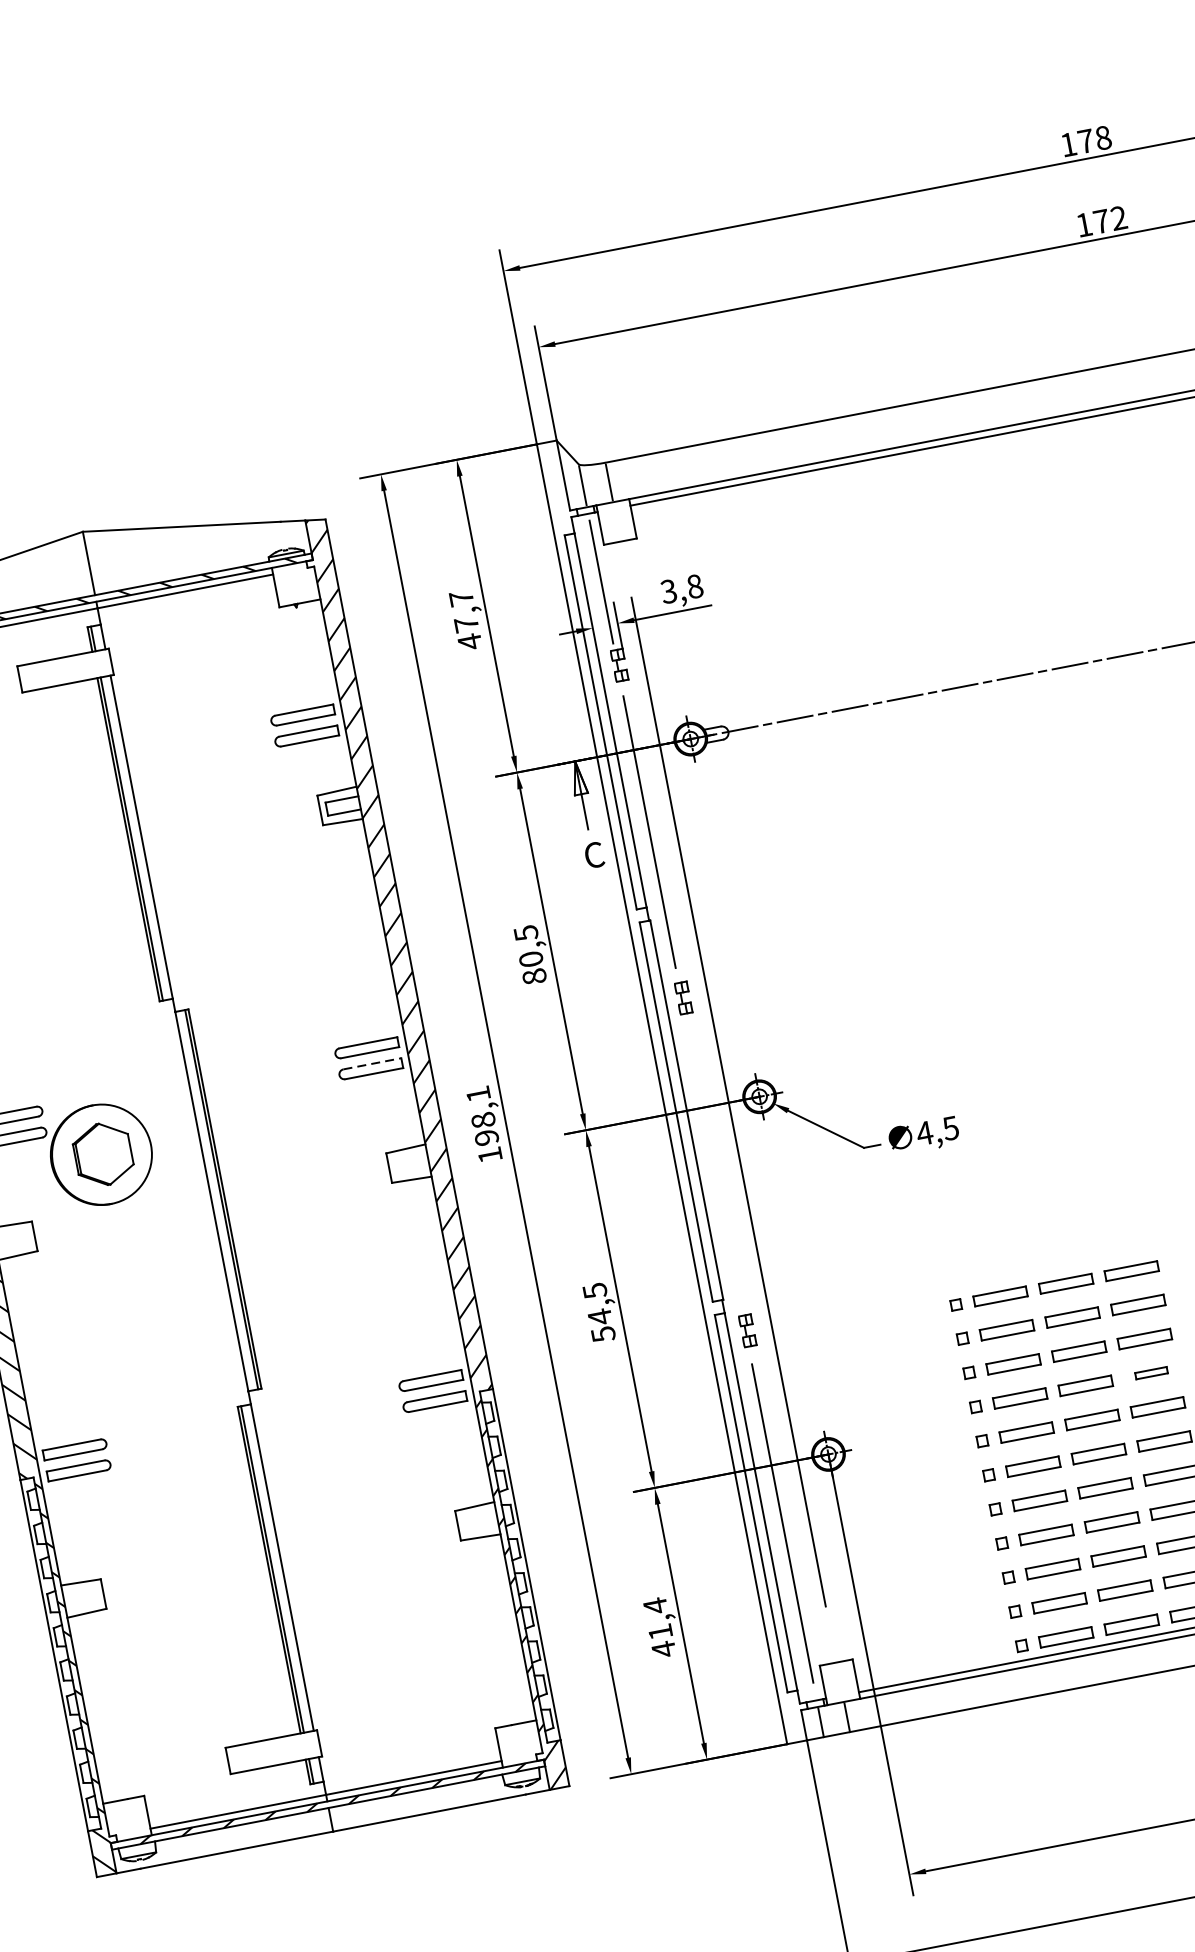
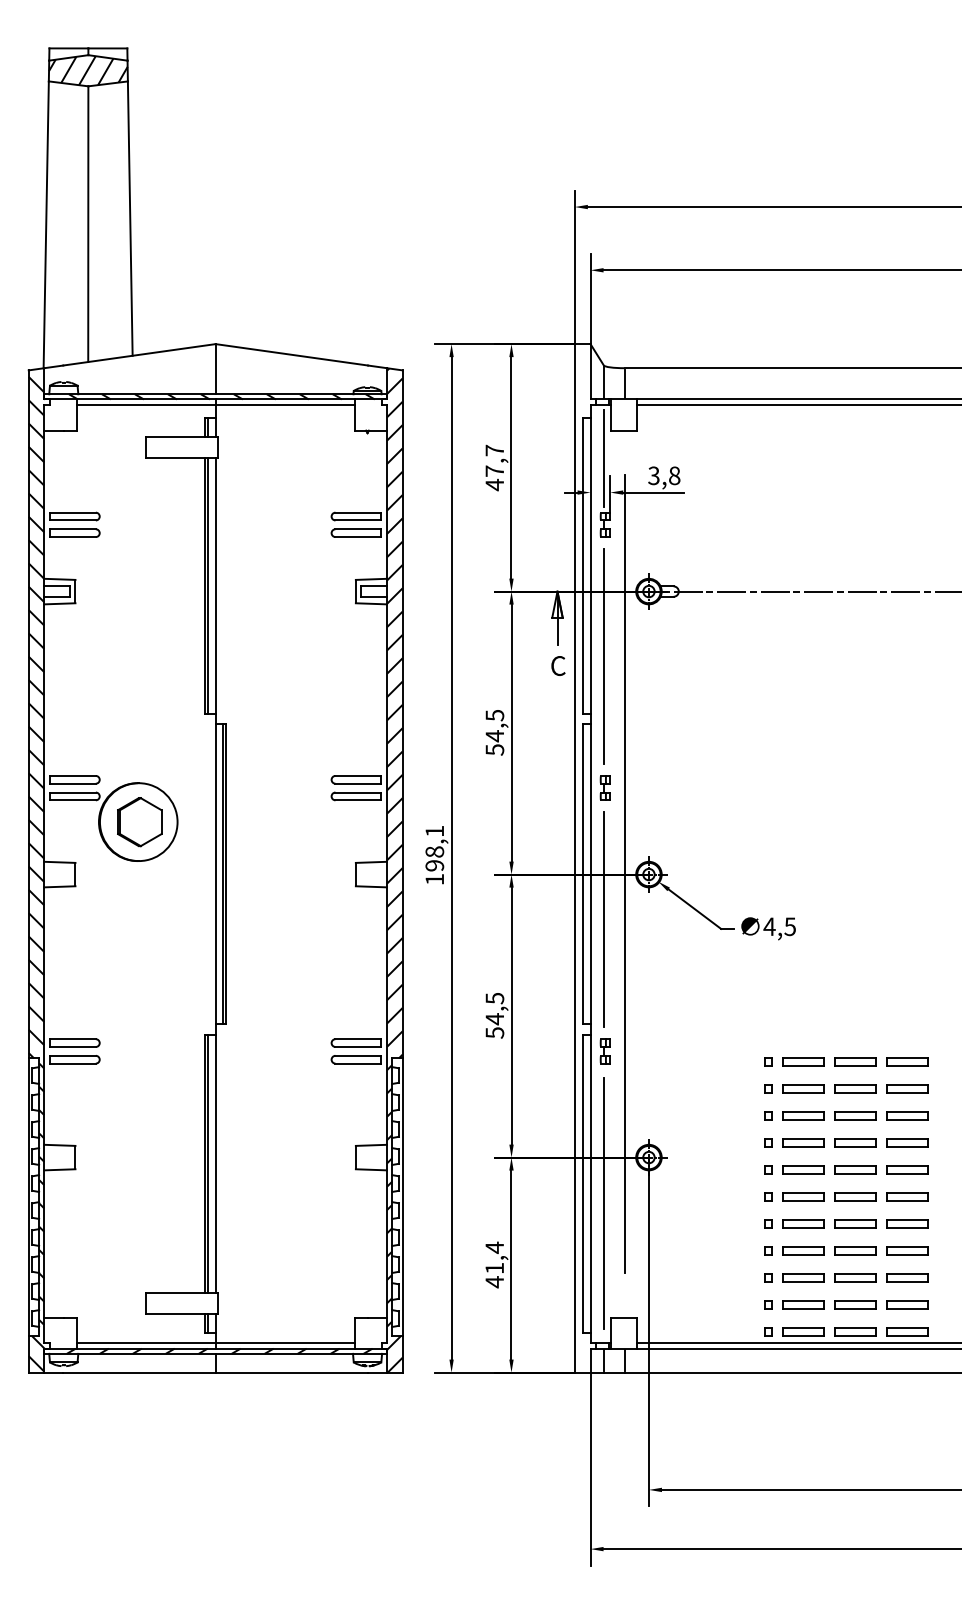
text: (532, 967) -> (494, 742), 80,5 -> 54,5
line: (372, 1063) -> (358, 792), dashed -> solid
line: (713, 1164) -> (603, 919), added
part: (1151, 1372) -> (907, 1142), size x1.67

